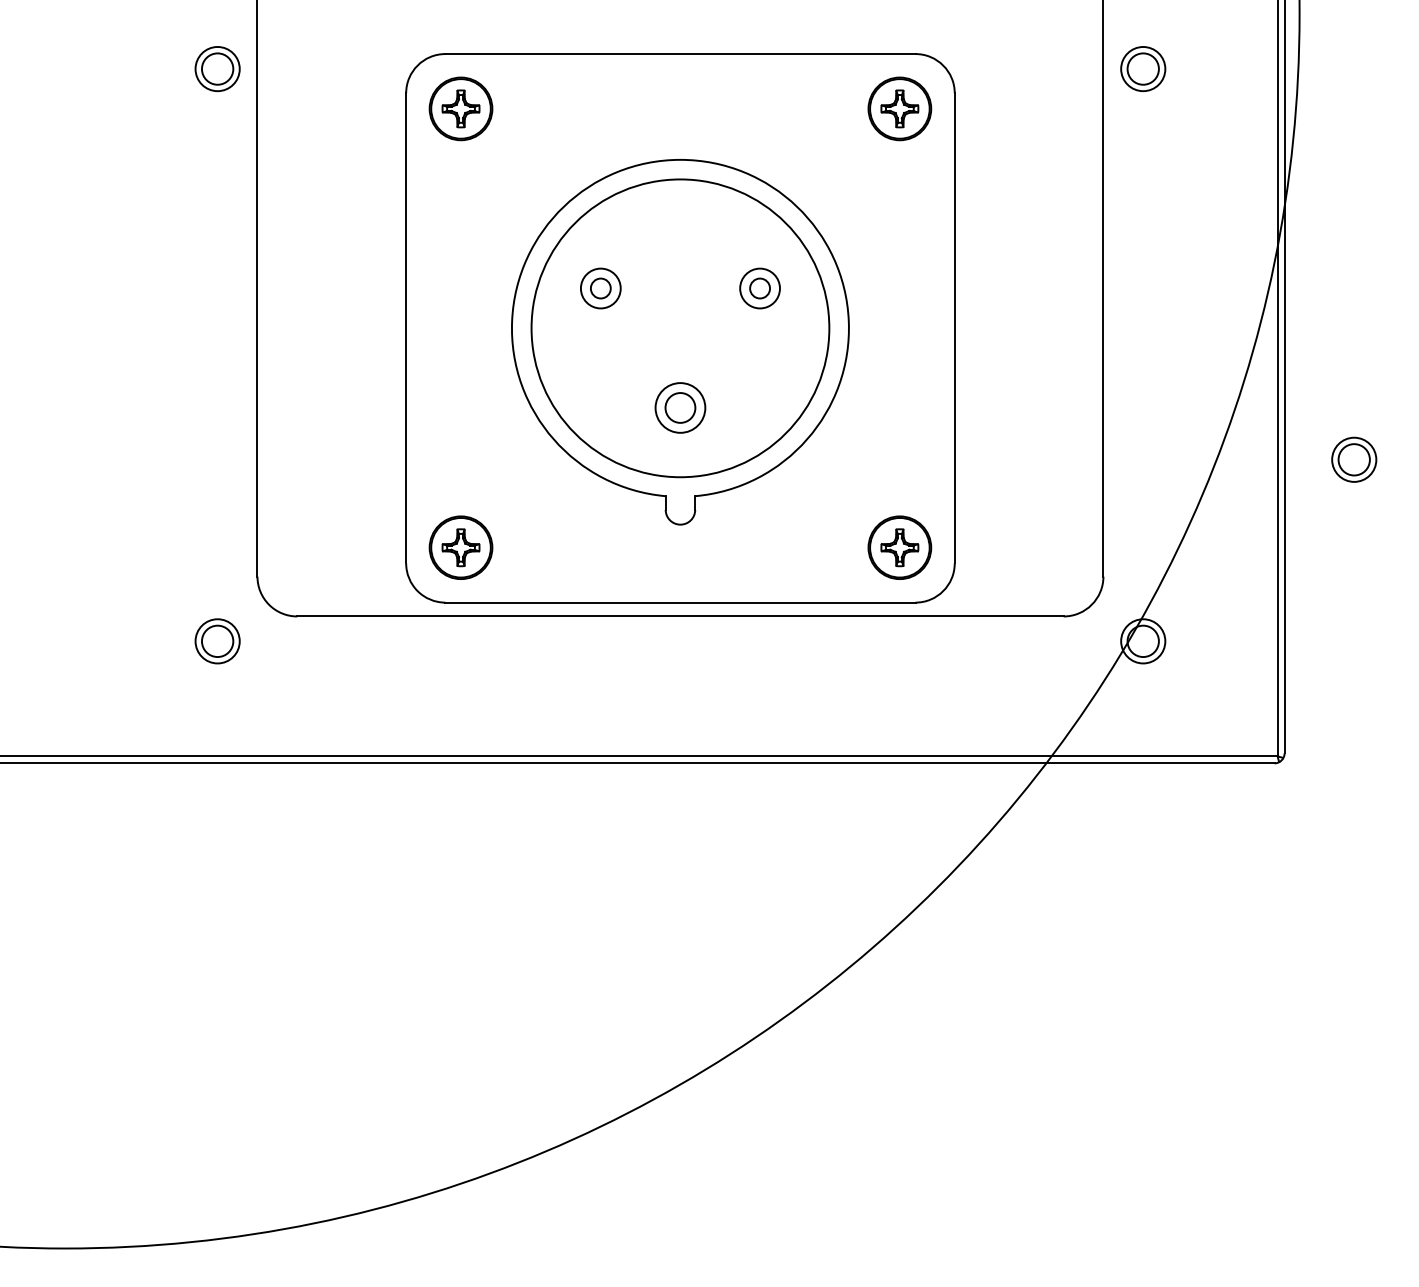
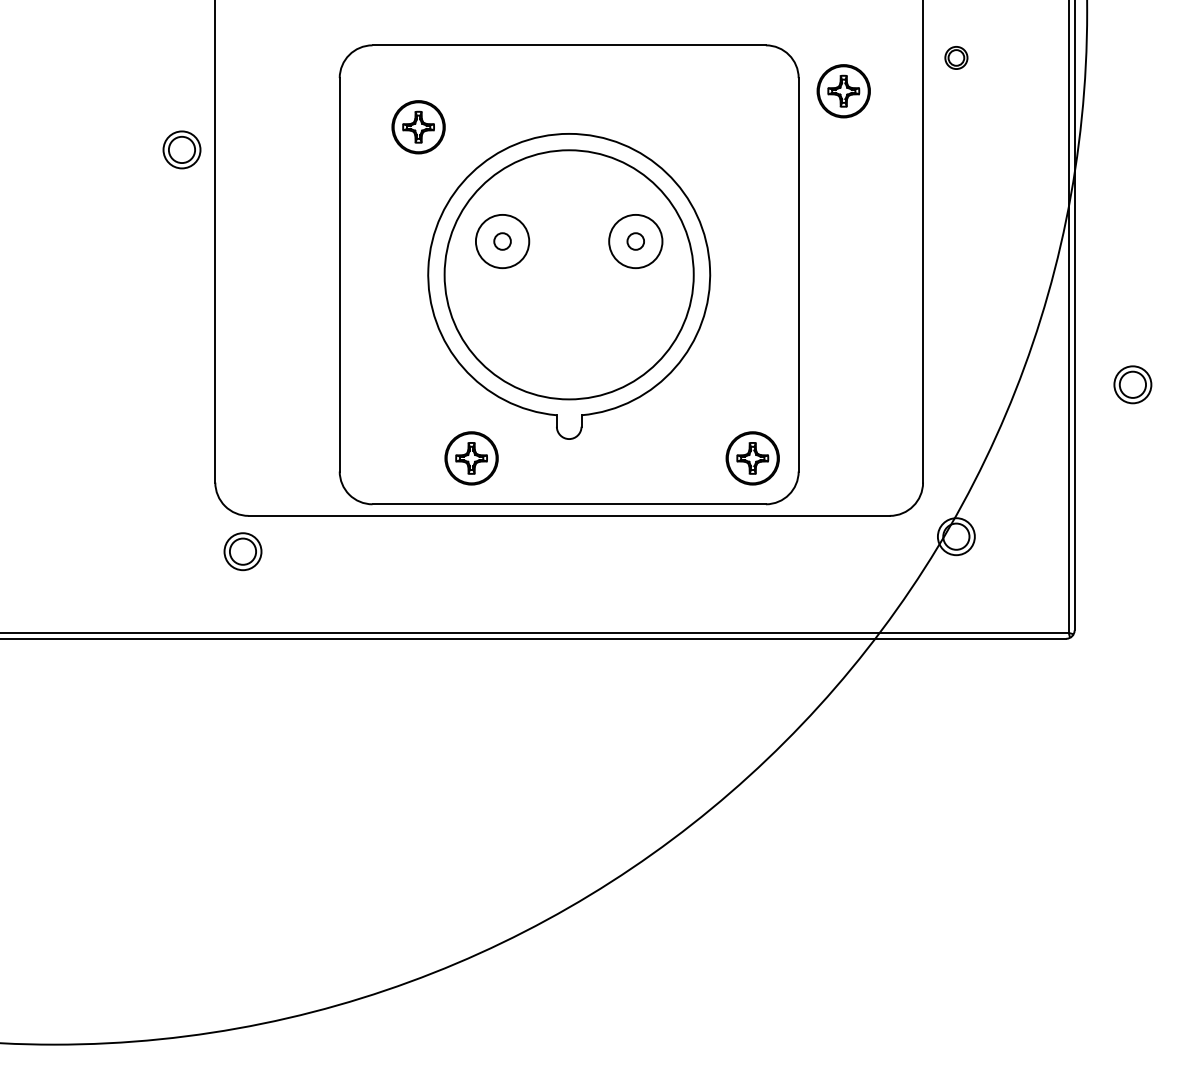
part: (217, 68) -> (181, 149), moved
part: (1143, 68) -> (956, 57), size x0.6
part: (460, 109) -> (418, 127), moved
part: (899, 109) -> (843, 91), moved
circle: (600, 288) -> (502, 241), size x1.6
circle: (759, 288) -> (635, 241), size x1.6
part: (679, 408) -> (568, 341), removed
part: (460, 547) -> (471, 458), moved
part: (217, 641) -> (242, 551), moved

